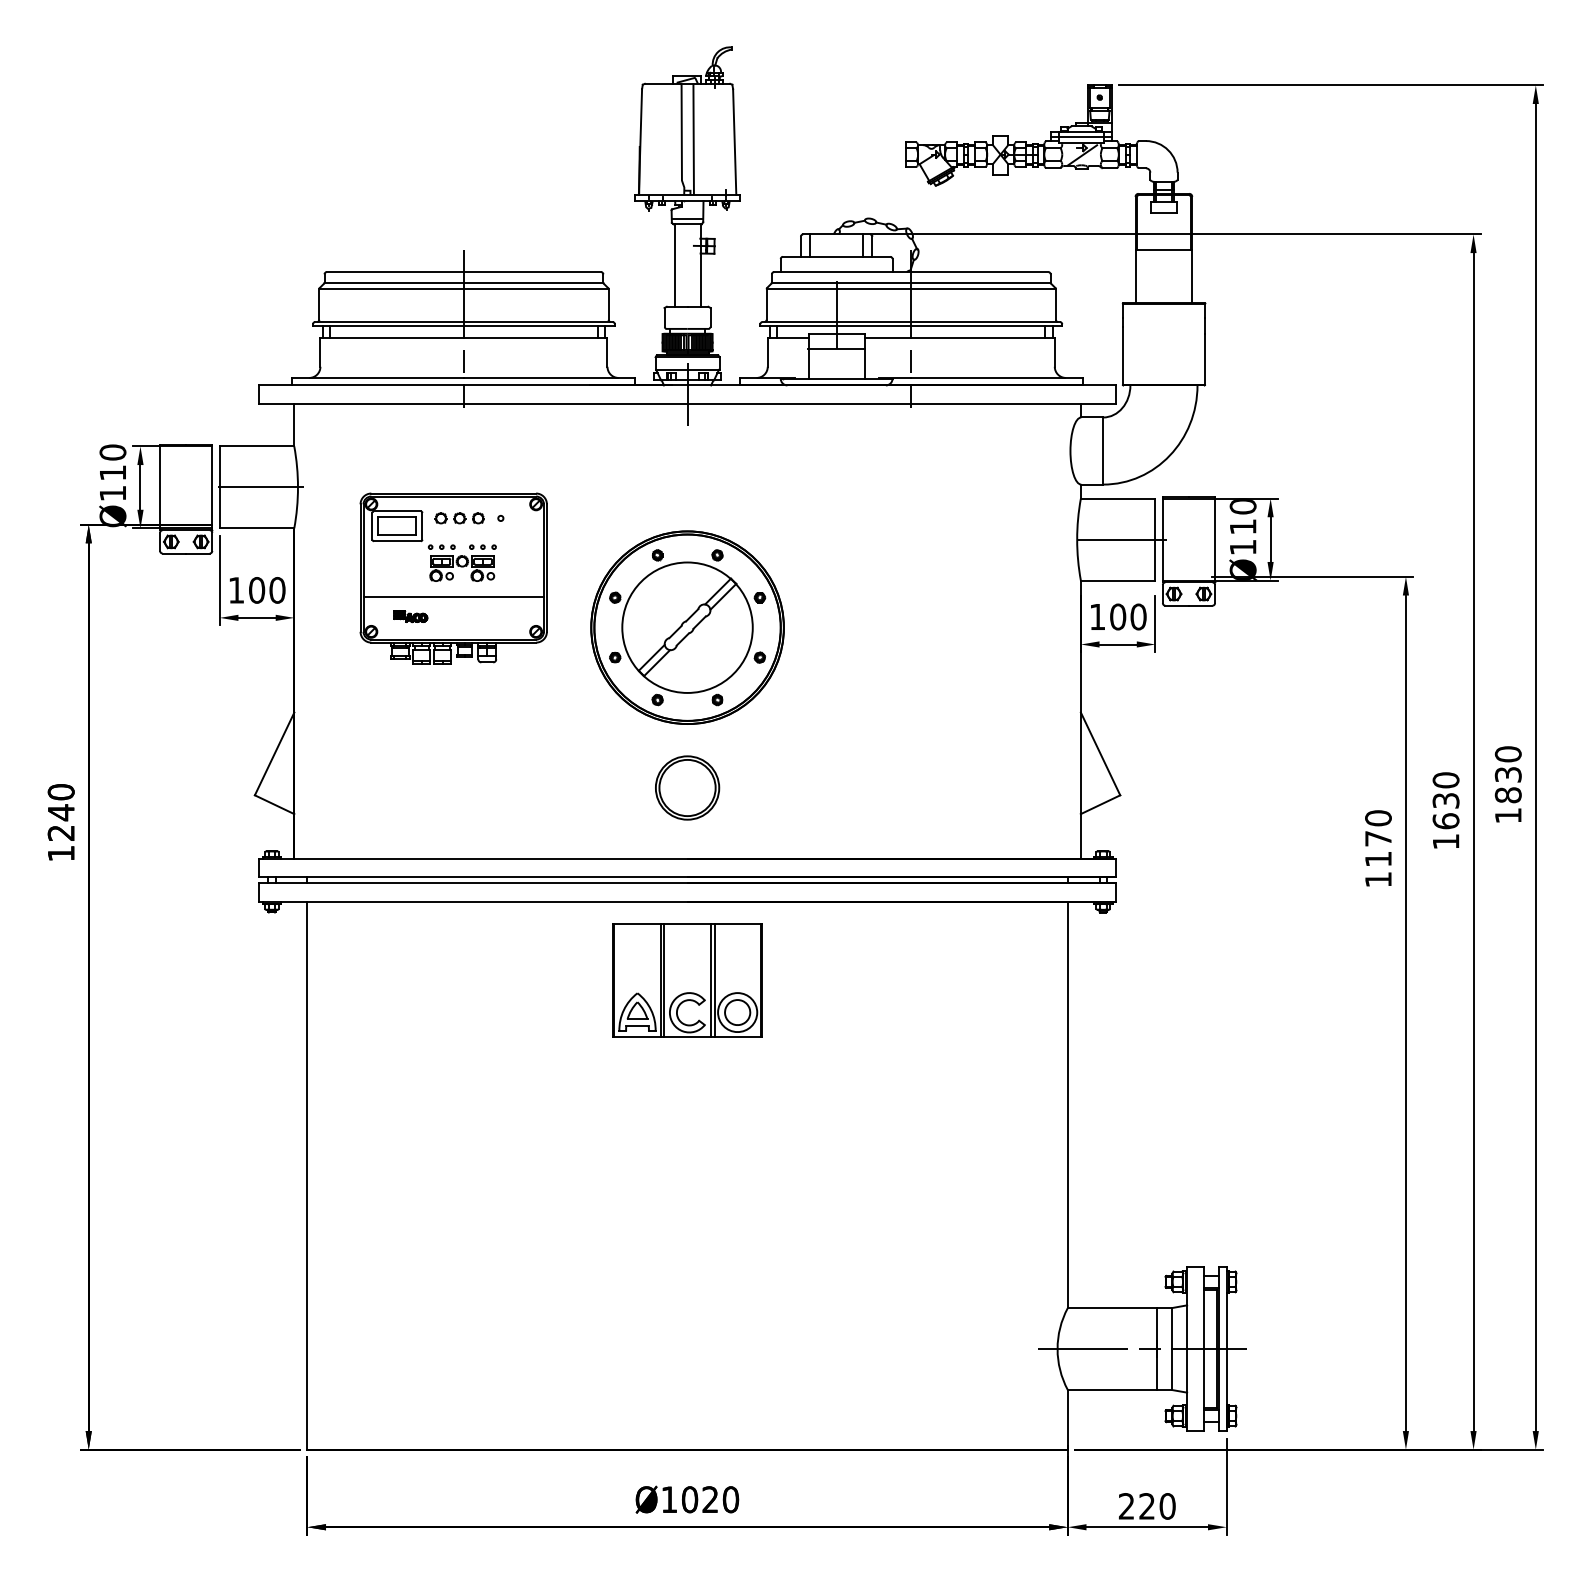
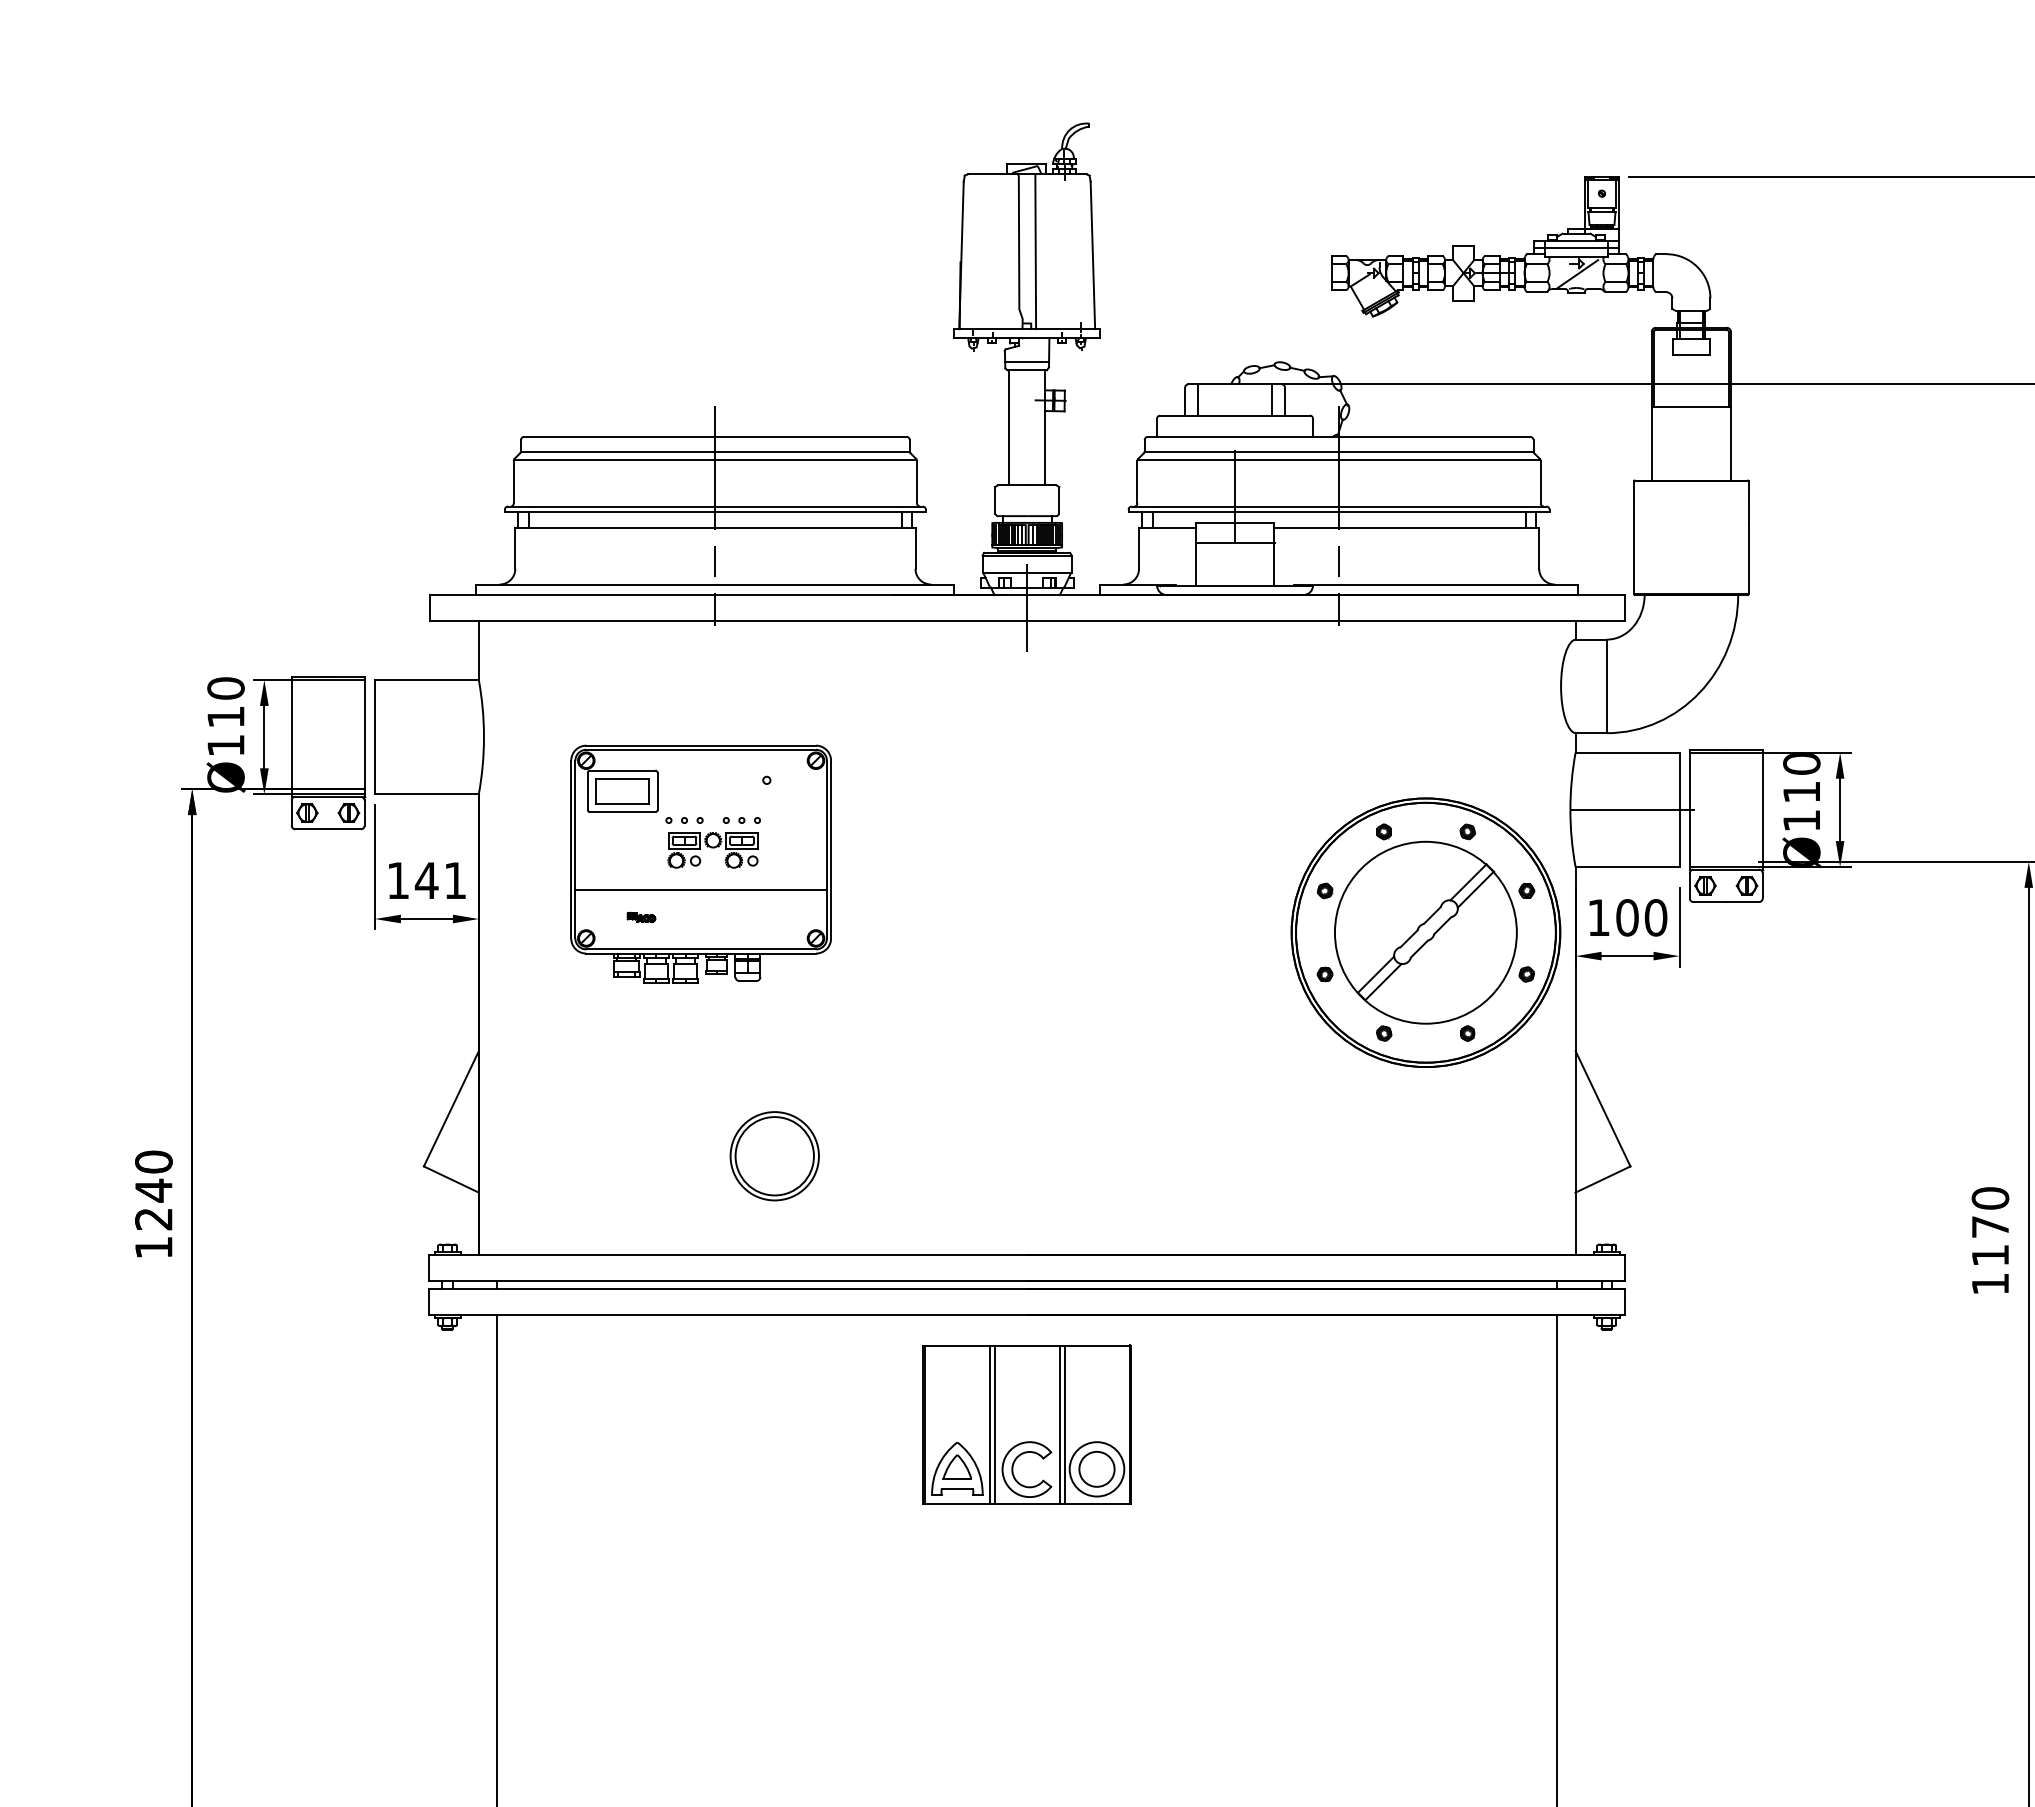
line: (260, 487) -> (431, 737), removed
part: (459, 518) -> (709, 780), removed
text: (266, 590) -> (440, 880), 100 -> 141
part: (410, 616) -> (640, 917), size x0.6
part: (687, 627) -> (1425, 932), moved
part: (687, 787) -> (774, 1155), moved

